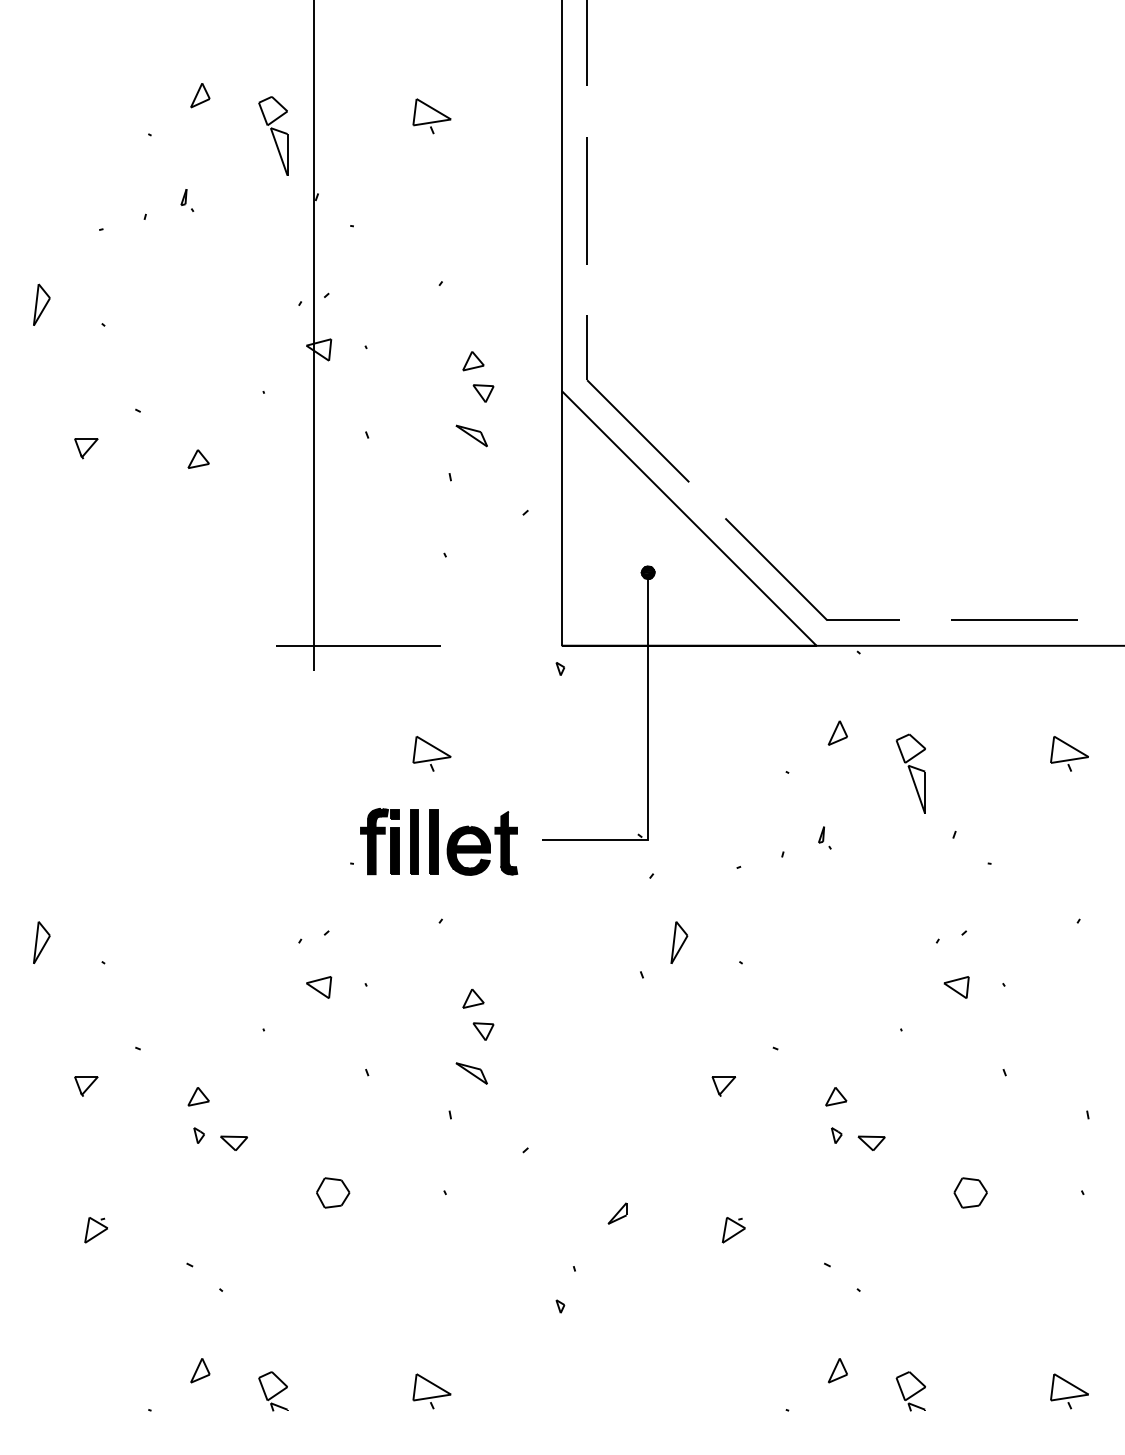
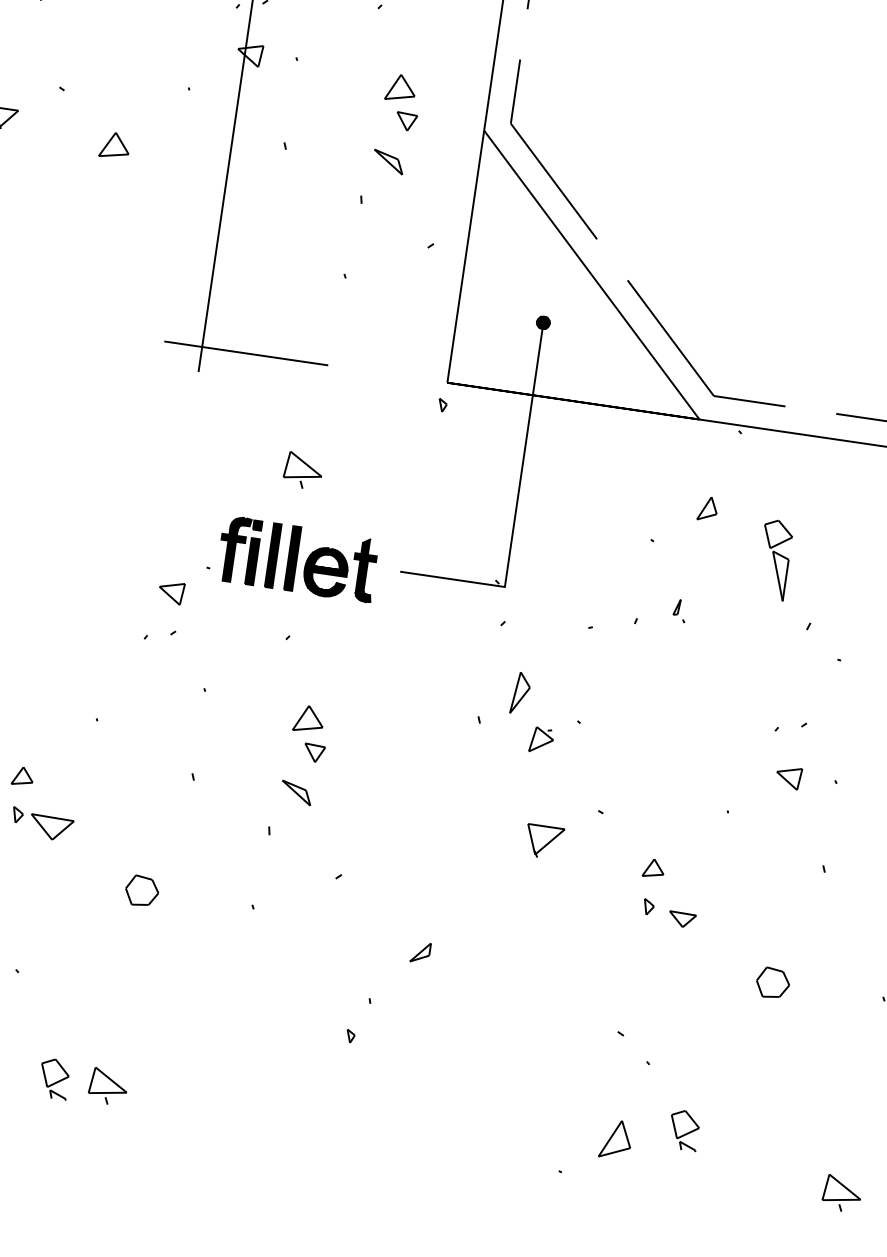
part: (473, 361) -> (401, 88), size x1.4
part: (198, 458) -> (114, 144), size x1.4
part: (319, 987) -> (171, 592), moved
part: (473, 998) -> (309, 718), size x1.4
part: (723, 1086) -> (543, 842), size x1.6
part: (233, 1142) -> (50, 826), size x1.6
part: (733, 1230) -> (541, 740), moved
part: (837, 1370) -> (615, 1139), size x1.6
part: (431, 1391) -> (107, 1086), moved
part: (910, 1391) -> (683, 1130), moved

